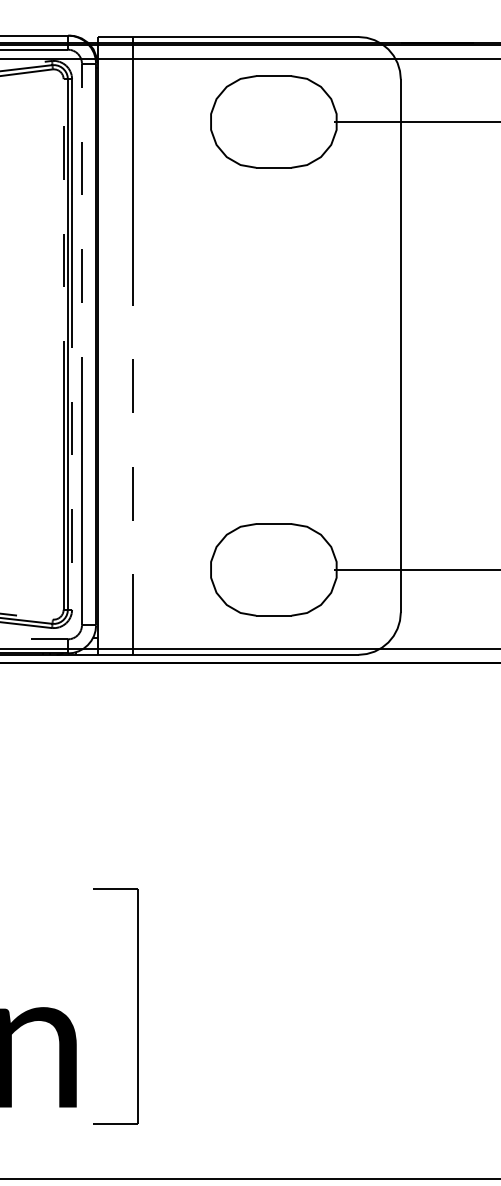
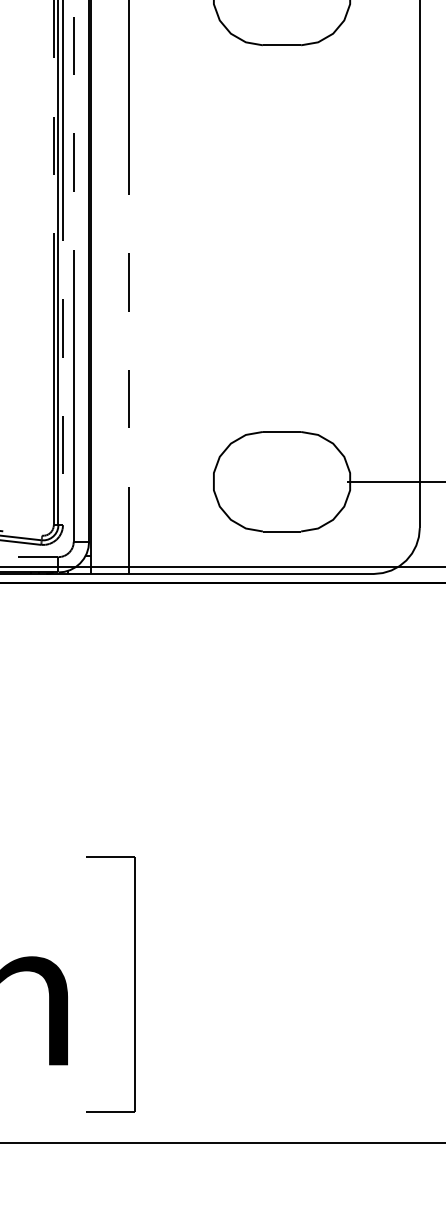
part: (137, 1006) -> (133, 983), moved

